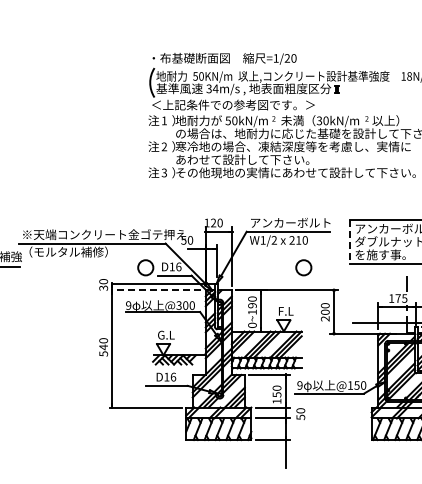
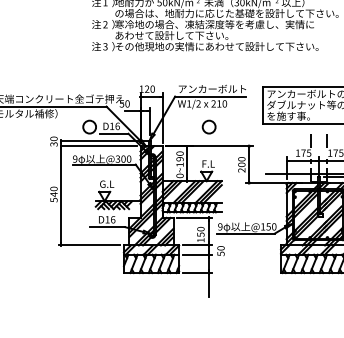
line: (350, 241) -> (263, 104), dashed -> solid
circle: (303, 267) -> (208, 126), moved
line: (155, 290) -> (97, 146), dashed -> solid

